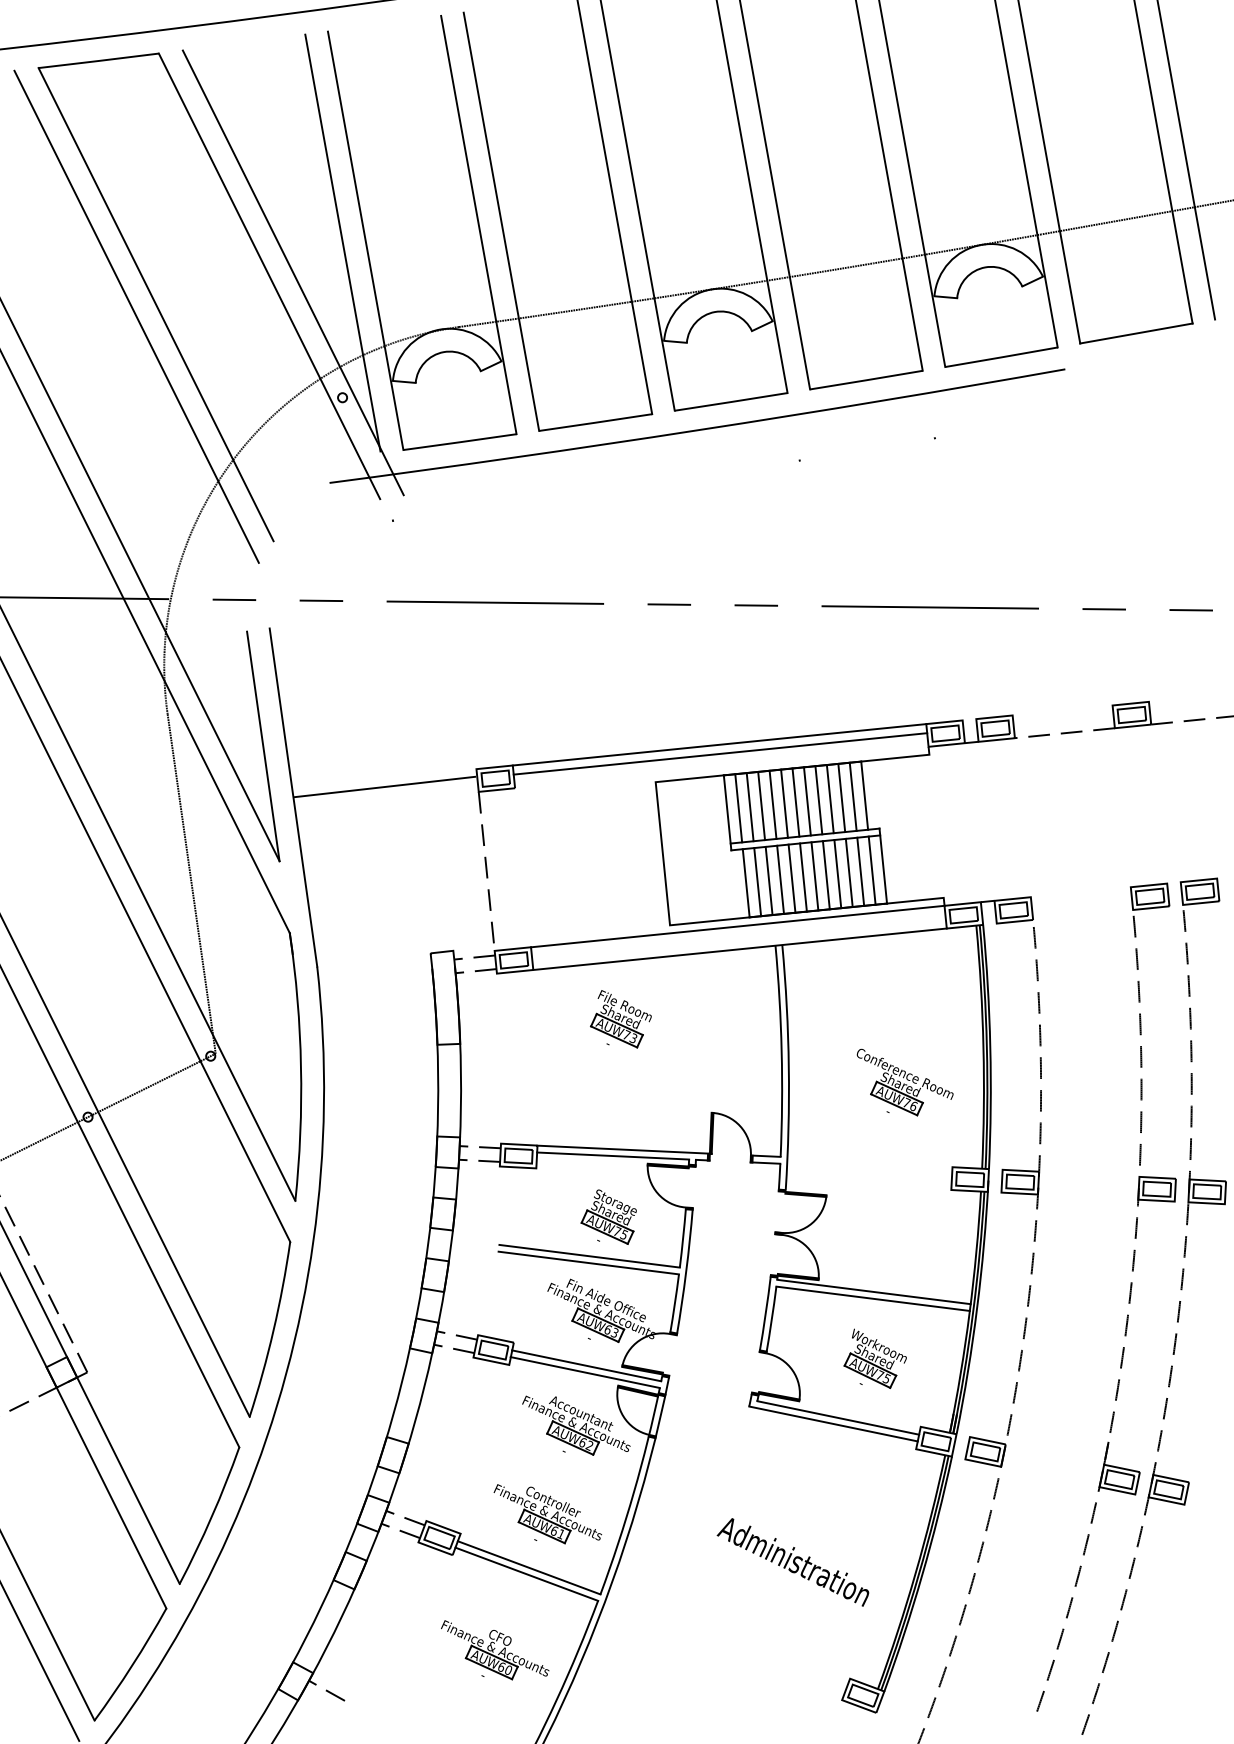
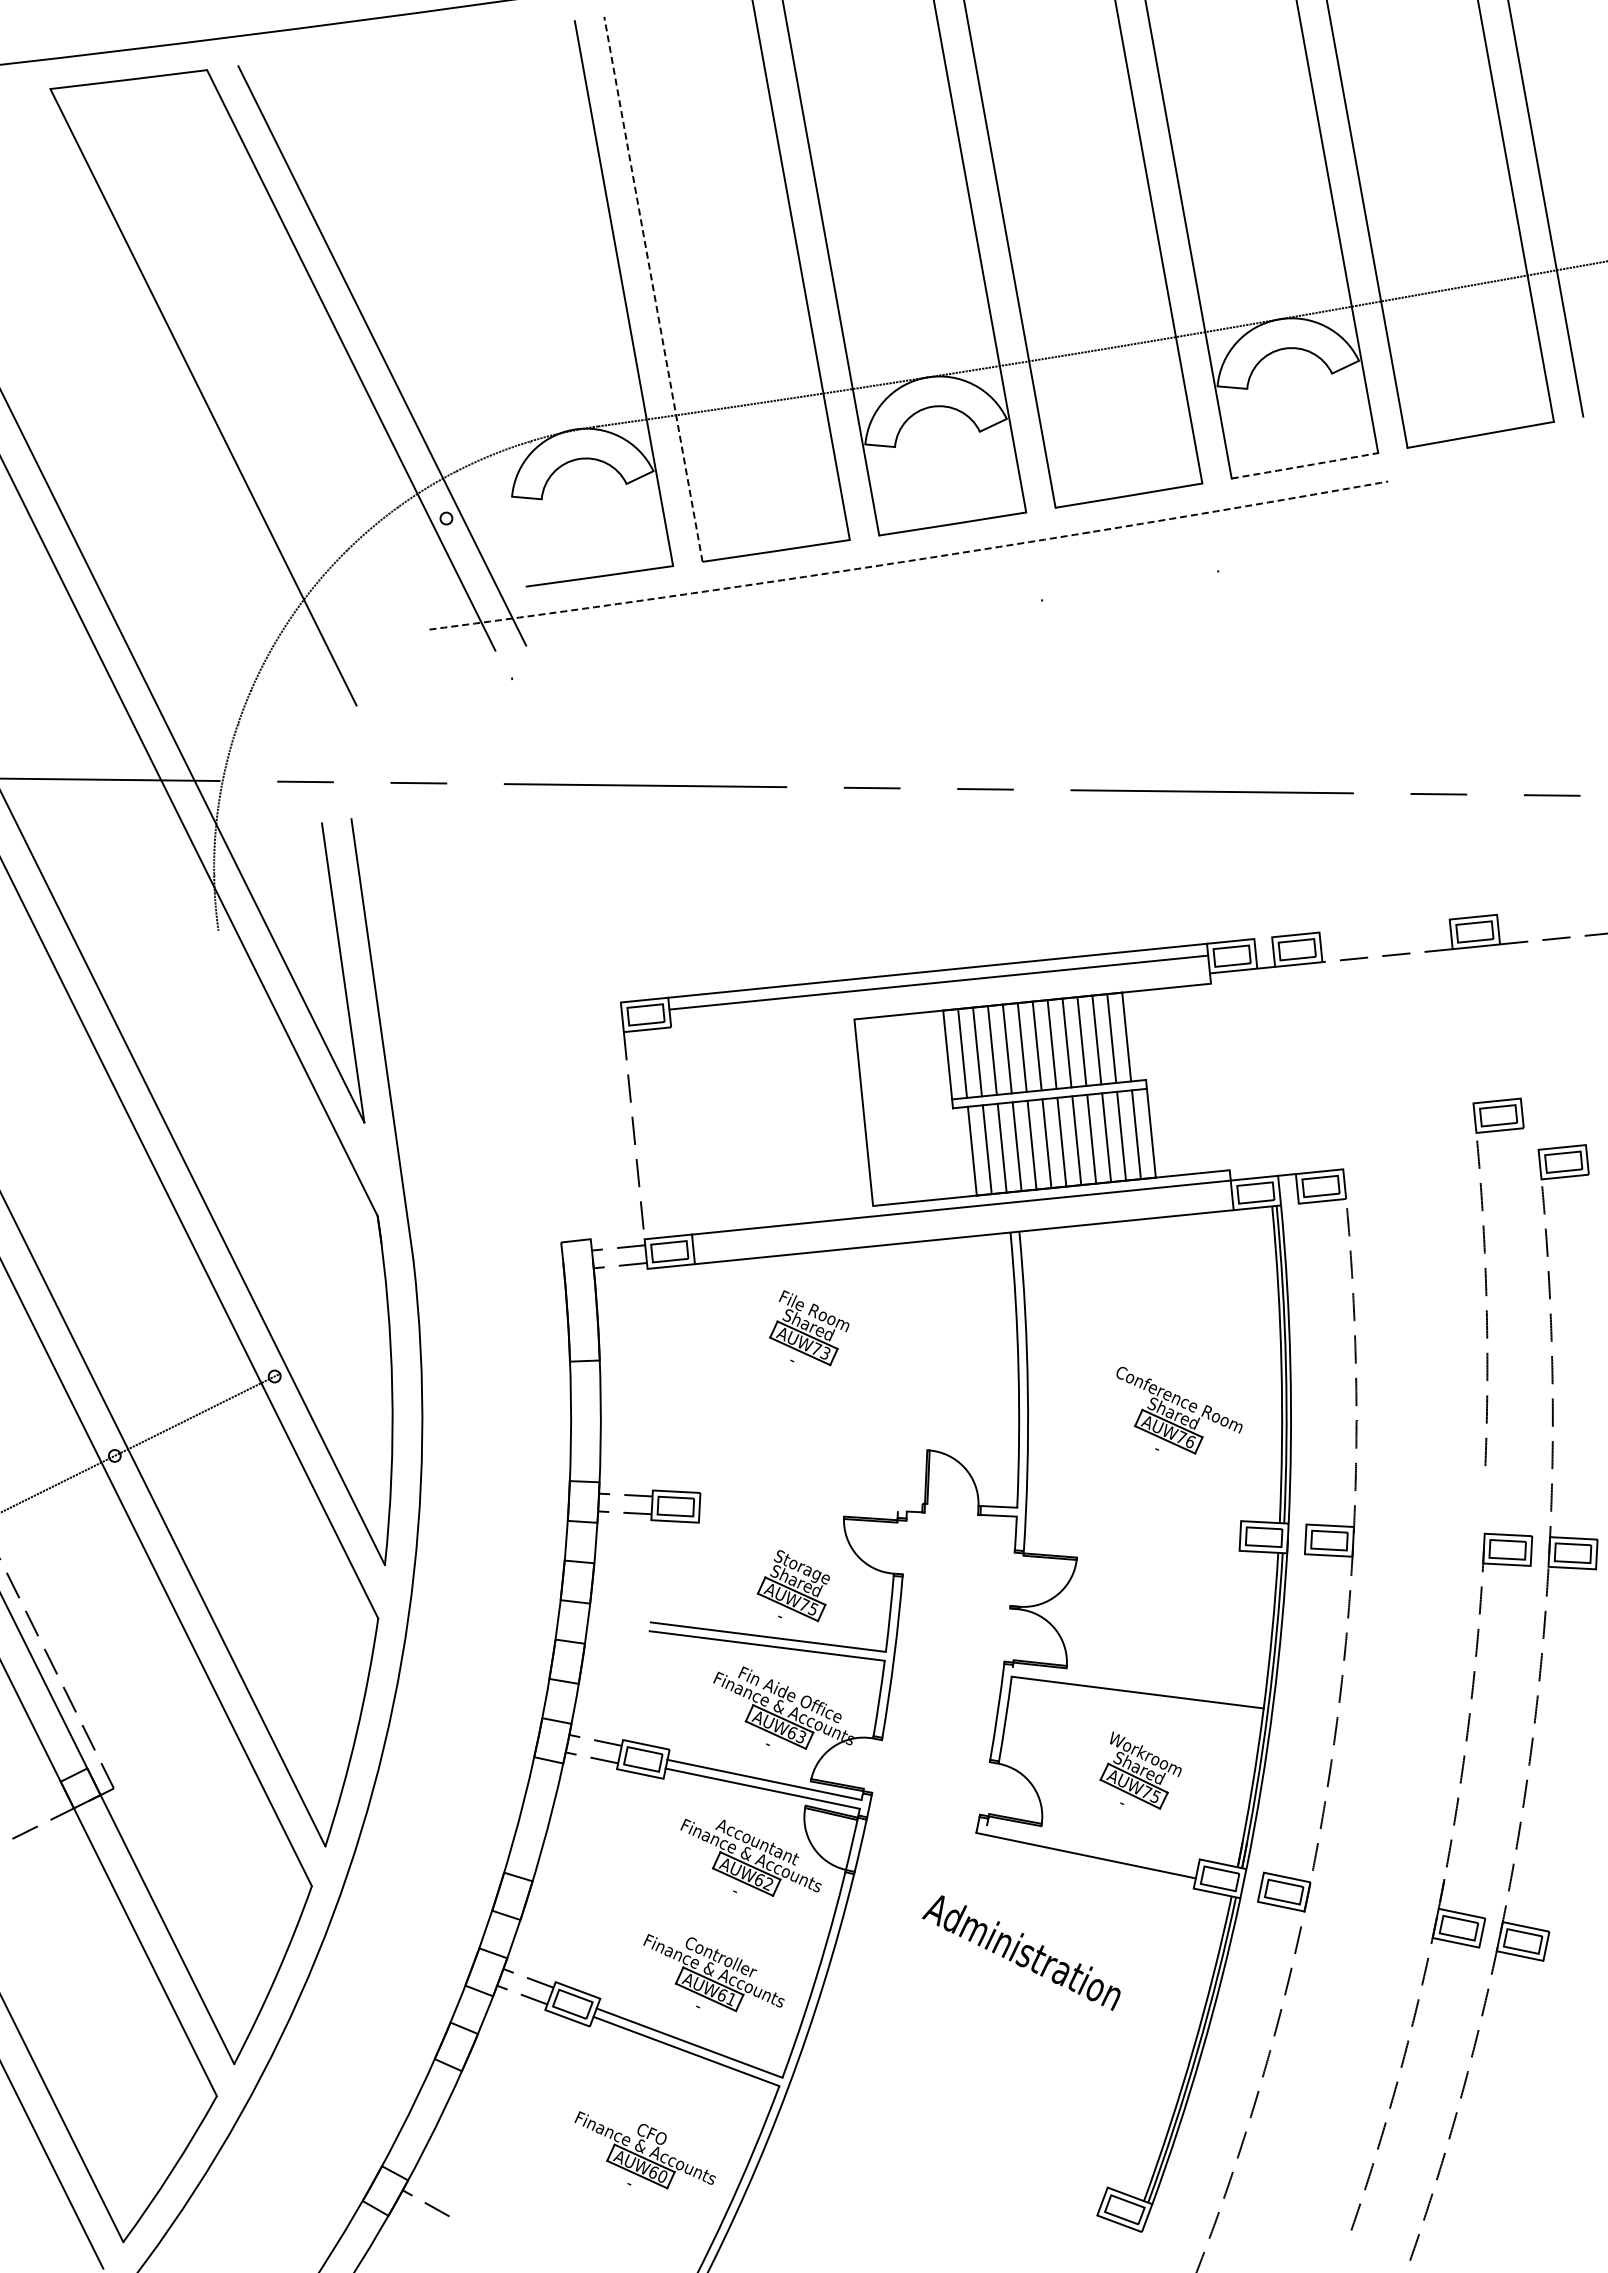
line: (501, 221) -> (653, 289), solid -> dashed
line: (365, 240) -> (476, 313), removed
line: (342, 242) -> (446, 316), removed
line: (136, 316) -> (177, 412), removed
arc: (1001, 357) -> (1305, 465), solid -> dashed
arc: (697, 429) -> (909, 560), solid -> dashed
line: (384, 786) -> (501, 1025), removed
line: (191, 883) -> (249, 1151), removed
part: (1140, 1023) -> (1486, 1281), moved
line: (624, 1149) -> (813, 1498), removed
line: (612, 1155) -> (798, 1506), removed
line: (873, 1291) -> (1138, 1683), removed
line: (837, 1417) -> (1091, 1847), removed
text: (792, 1561) -> (1020, 1952), moved

